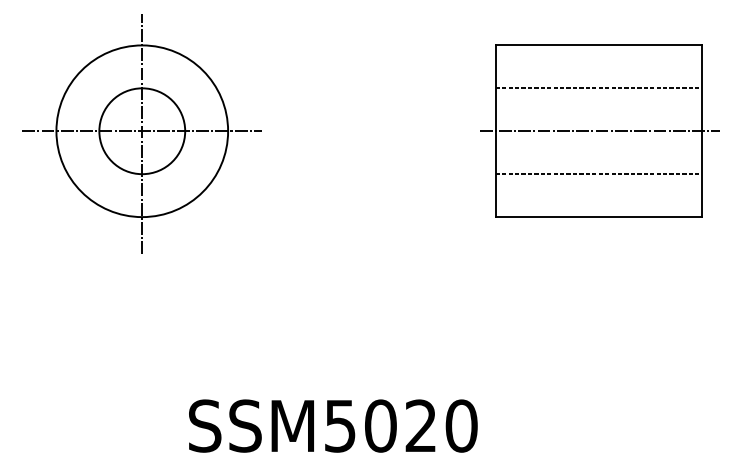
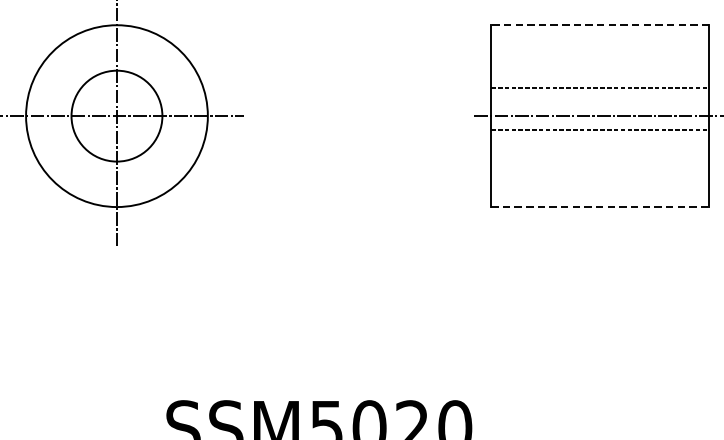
line: (598, 45) -> (600, 25), solid -> dashed
line: (598, 88) -> (600, 87), moved
line: (598, 174) -> (600, 130), moved
line: (599, 217) -> (601, 207), solid -> dashed

